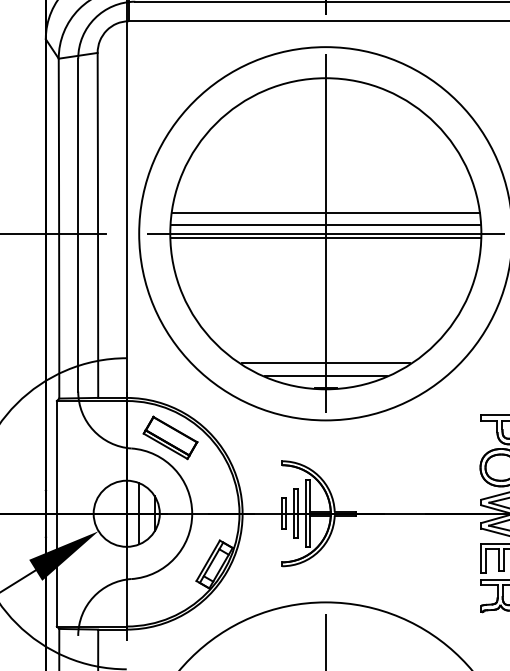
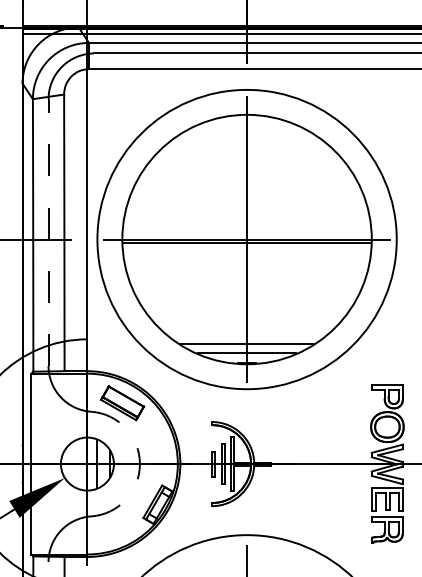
line: (325, 212) -> (246, 222), removed
line: (78, 224) -> (48, 232), solid -> dashed
line: (325, 224) -> (246, 232), removed
arc: (191, 514) -> (139, 464), solid -> dashed

